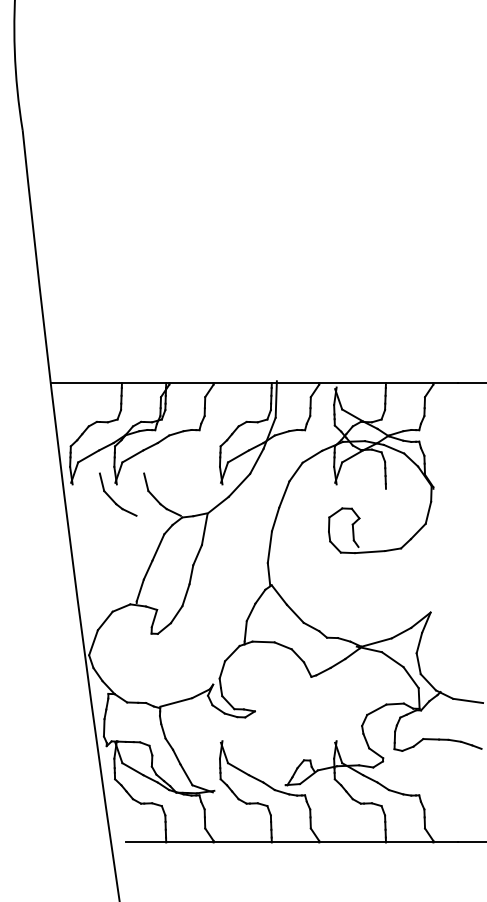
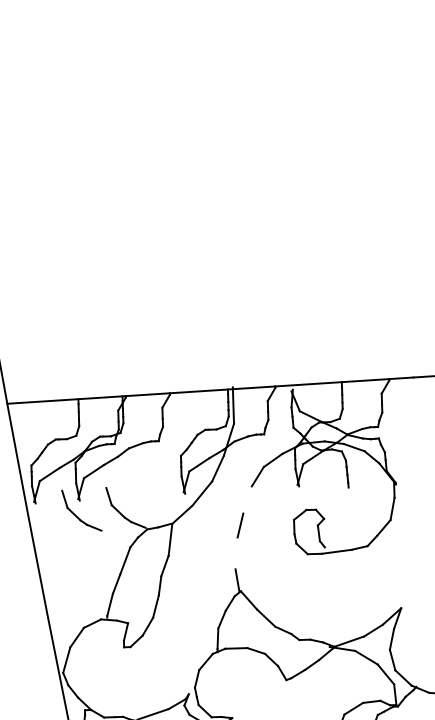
line: (284, 494) -> (247, 499), removed
line: (269, 547) -> (236, 553), removed

